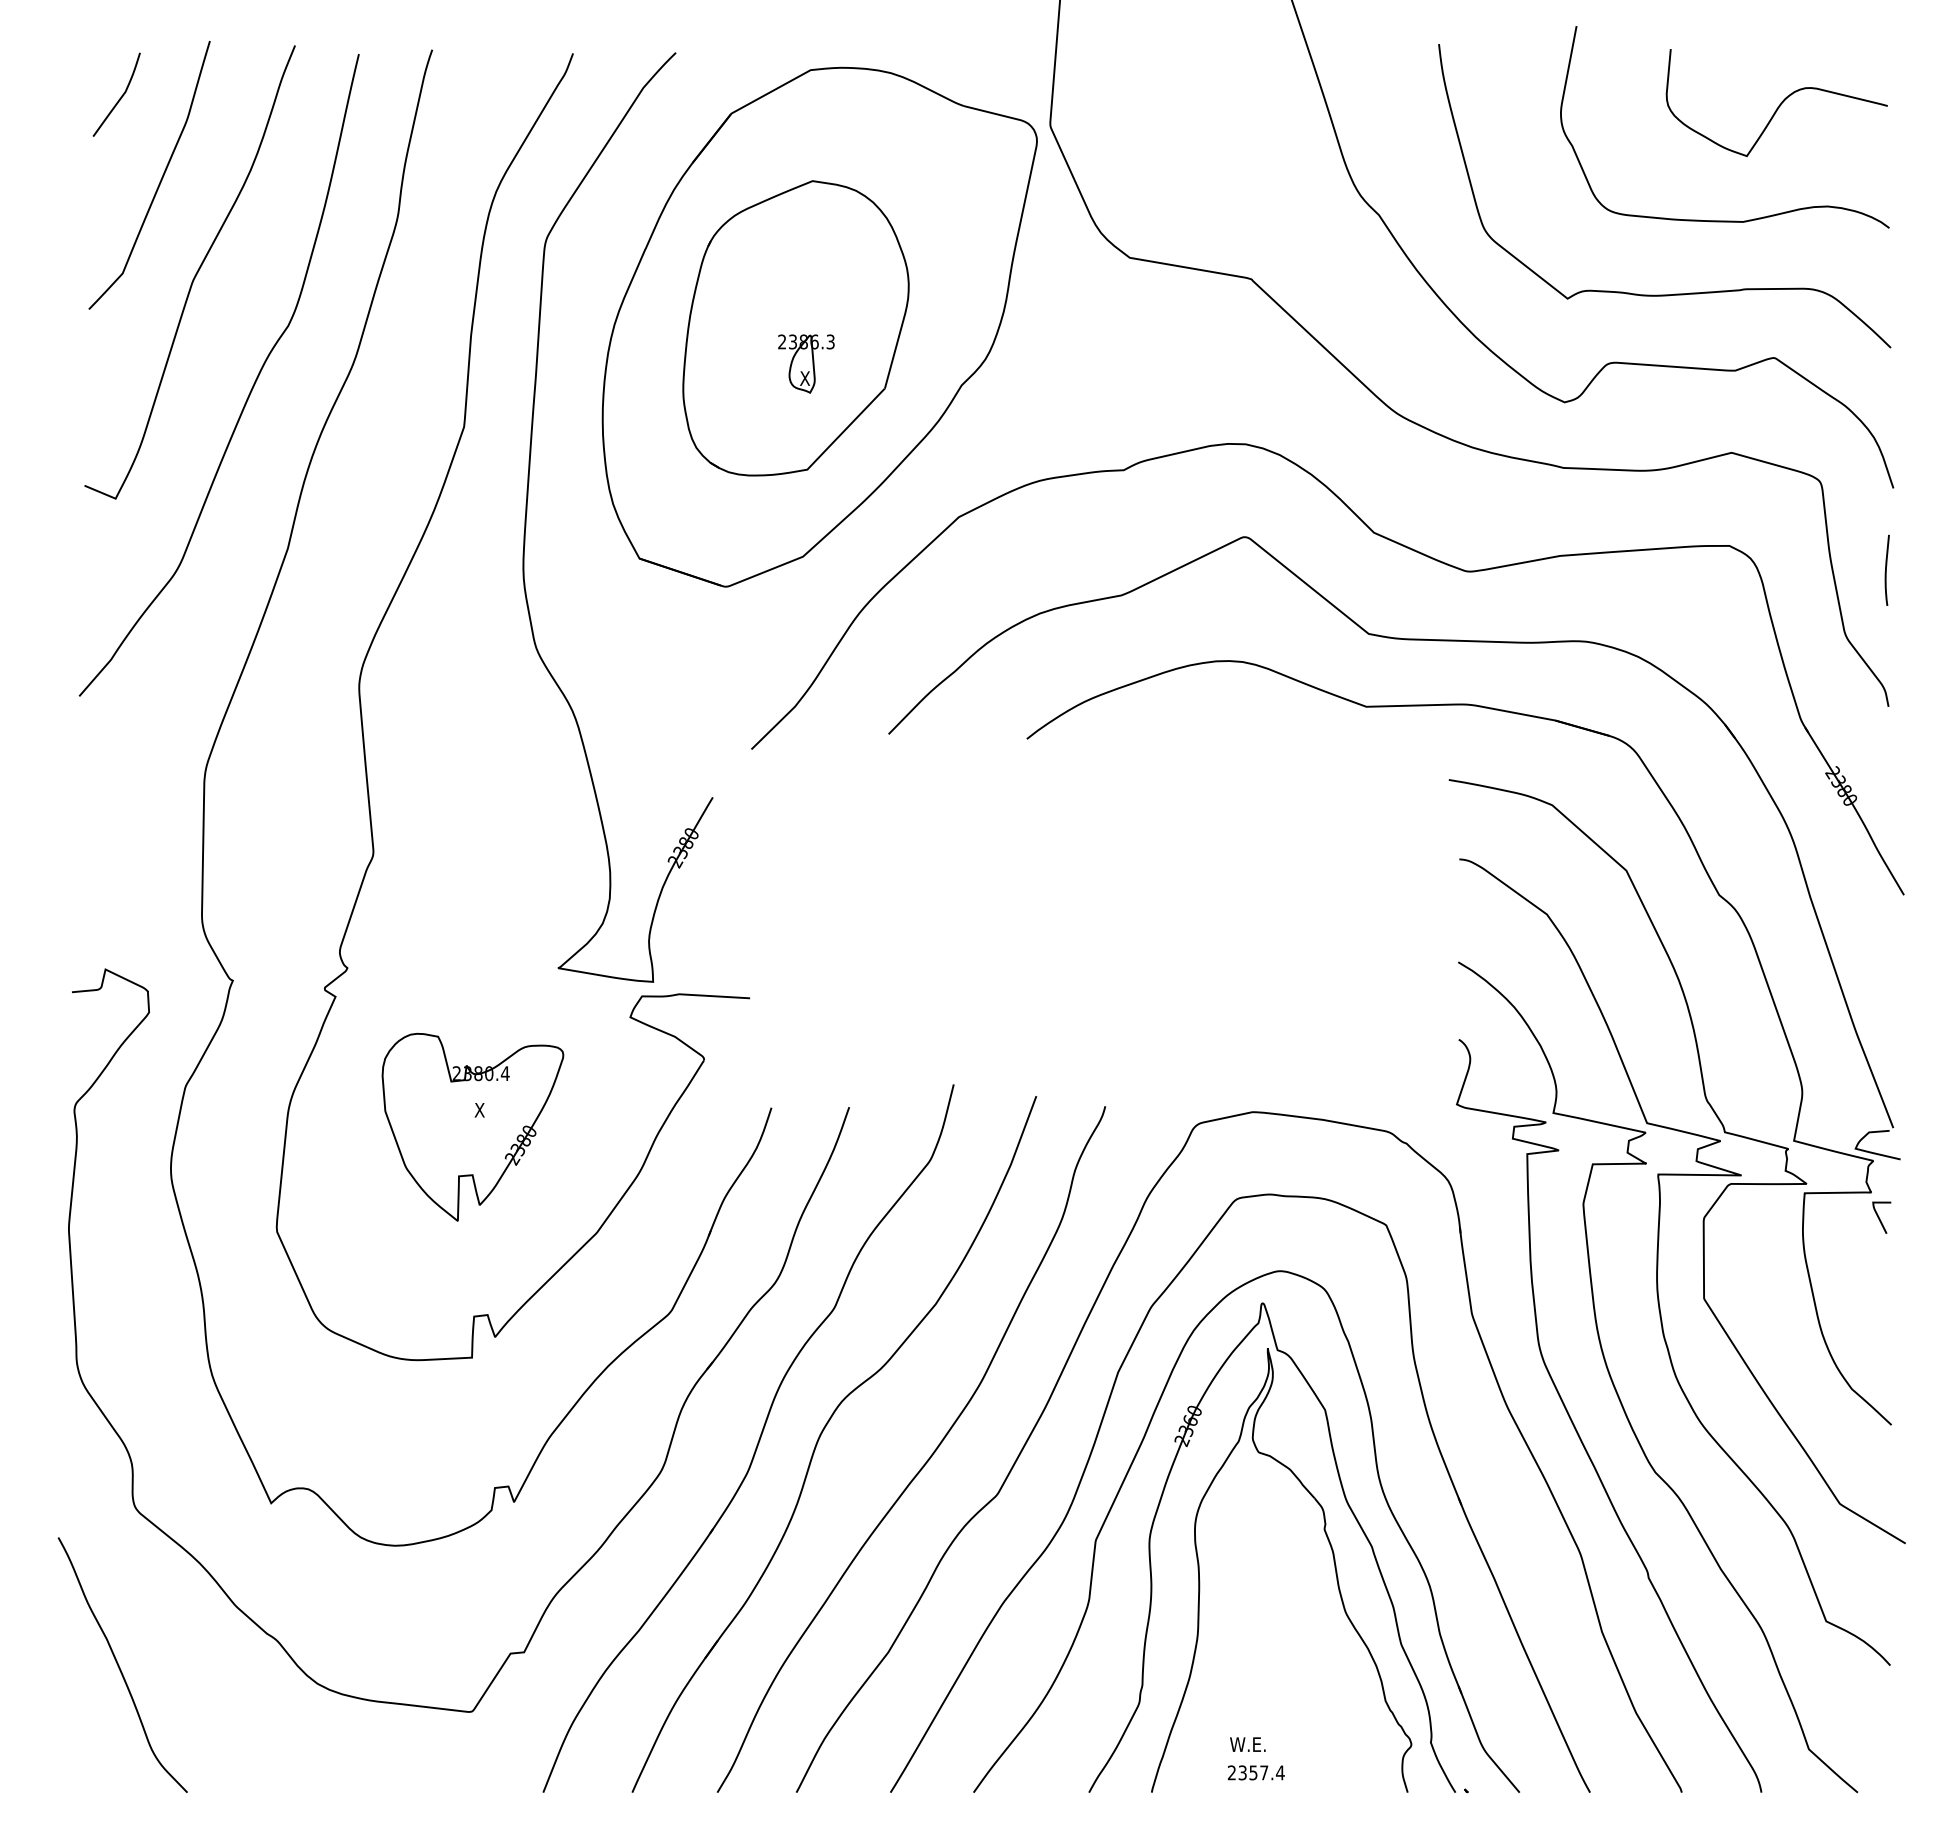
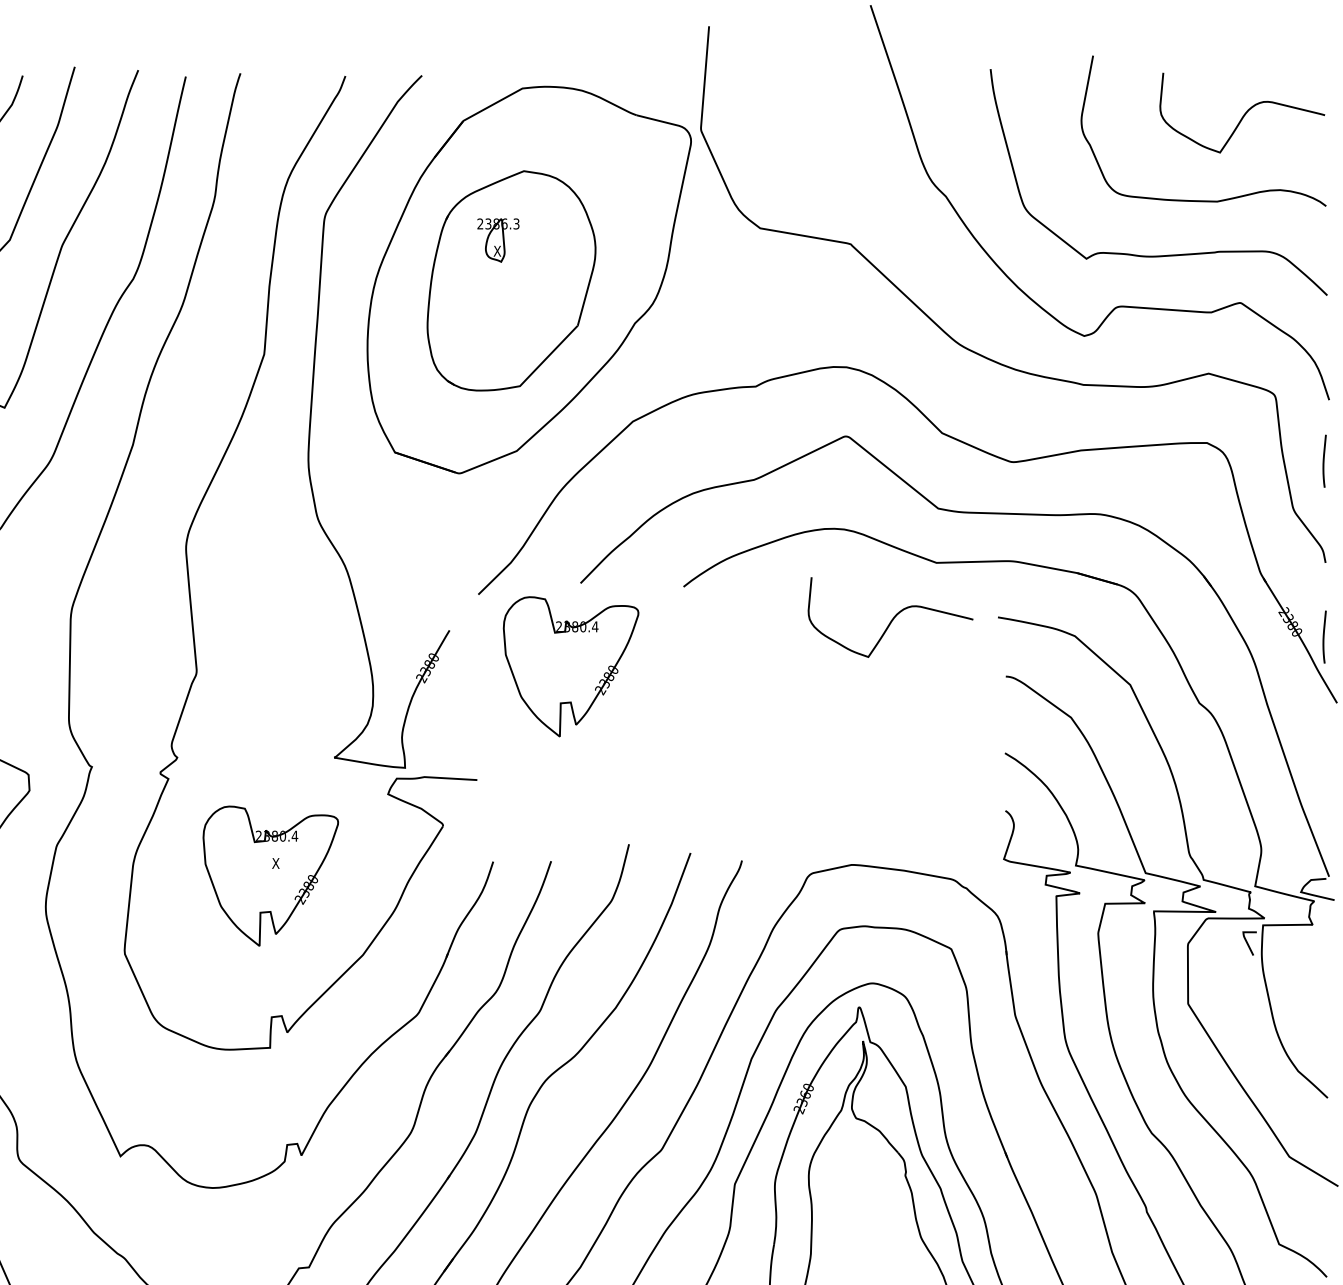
part: (806, 363) -> (498, 240), moved
curve: (1307, 781) -> (892, 618), added
curve: (1886, 805) -> (1324, 636), added
part: (875, 845) -> (570, 666), added
curve: (1880, 1218) -> (1248, 944), moved

